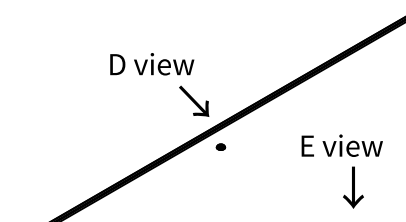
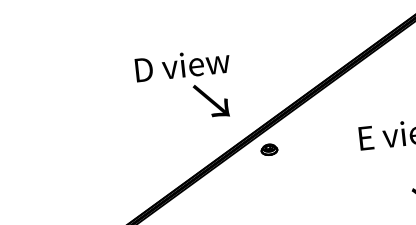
text: (194, 100) -> (211, 99), moved
part: (220, 146) -> (268, 149), size x1.67

